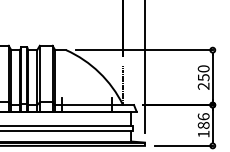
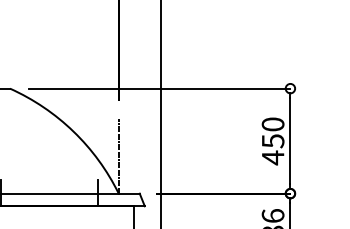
text: (203, 86) -> (272, 158), 250 -> 450

